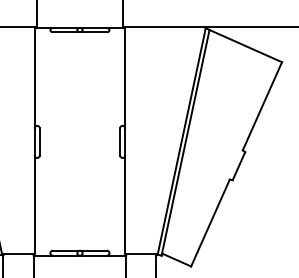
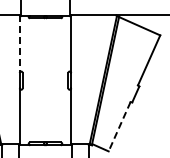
line: (34, 78) -> (19, 44), solid -> dashed
line: (210, 222) -> (119, 126), solid -> dashed

